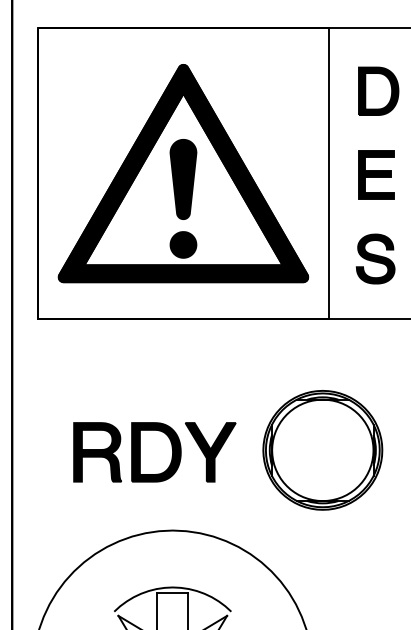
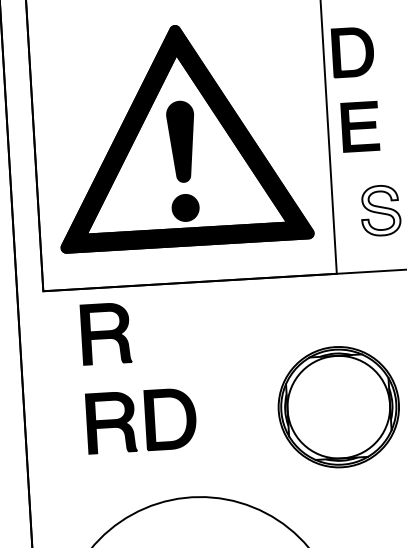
part: (378, 90) -> (352, 51), moved
part: (376, 174) -> (360, 126), moved
fill: (375, 258) -> (380, 210), removed
part: (97, 364) -> (105, 333), added
part: (210, 452) -> (225, 416), removed

